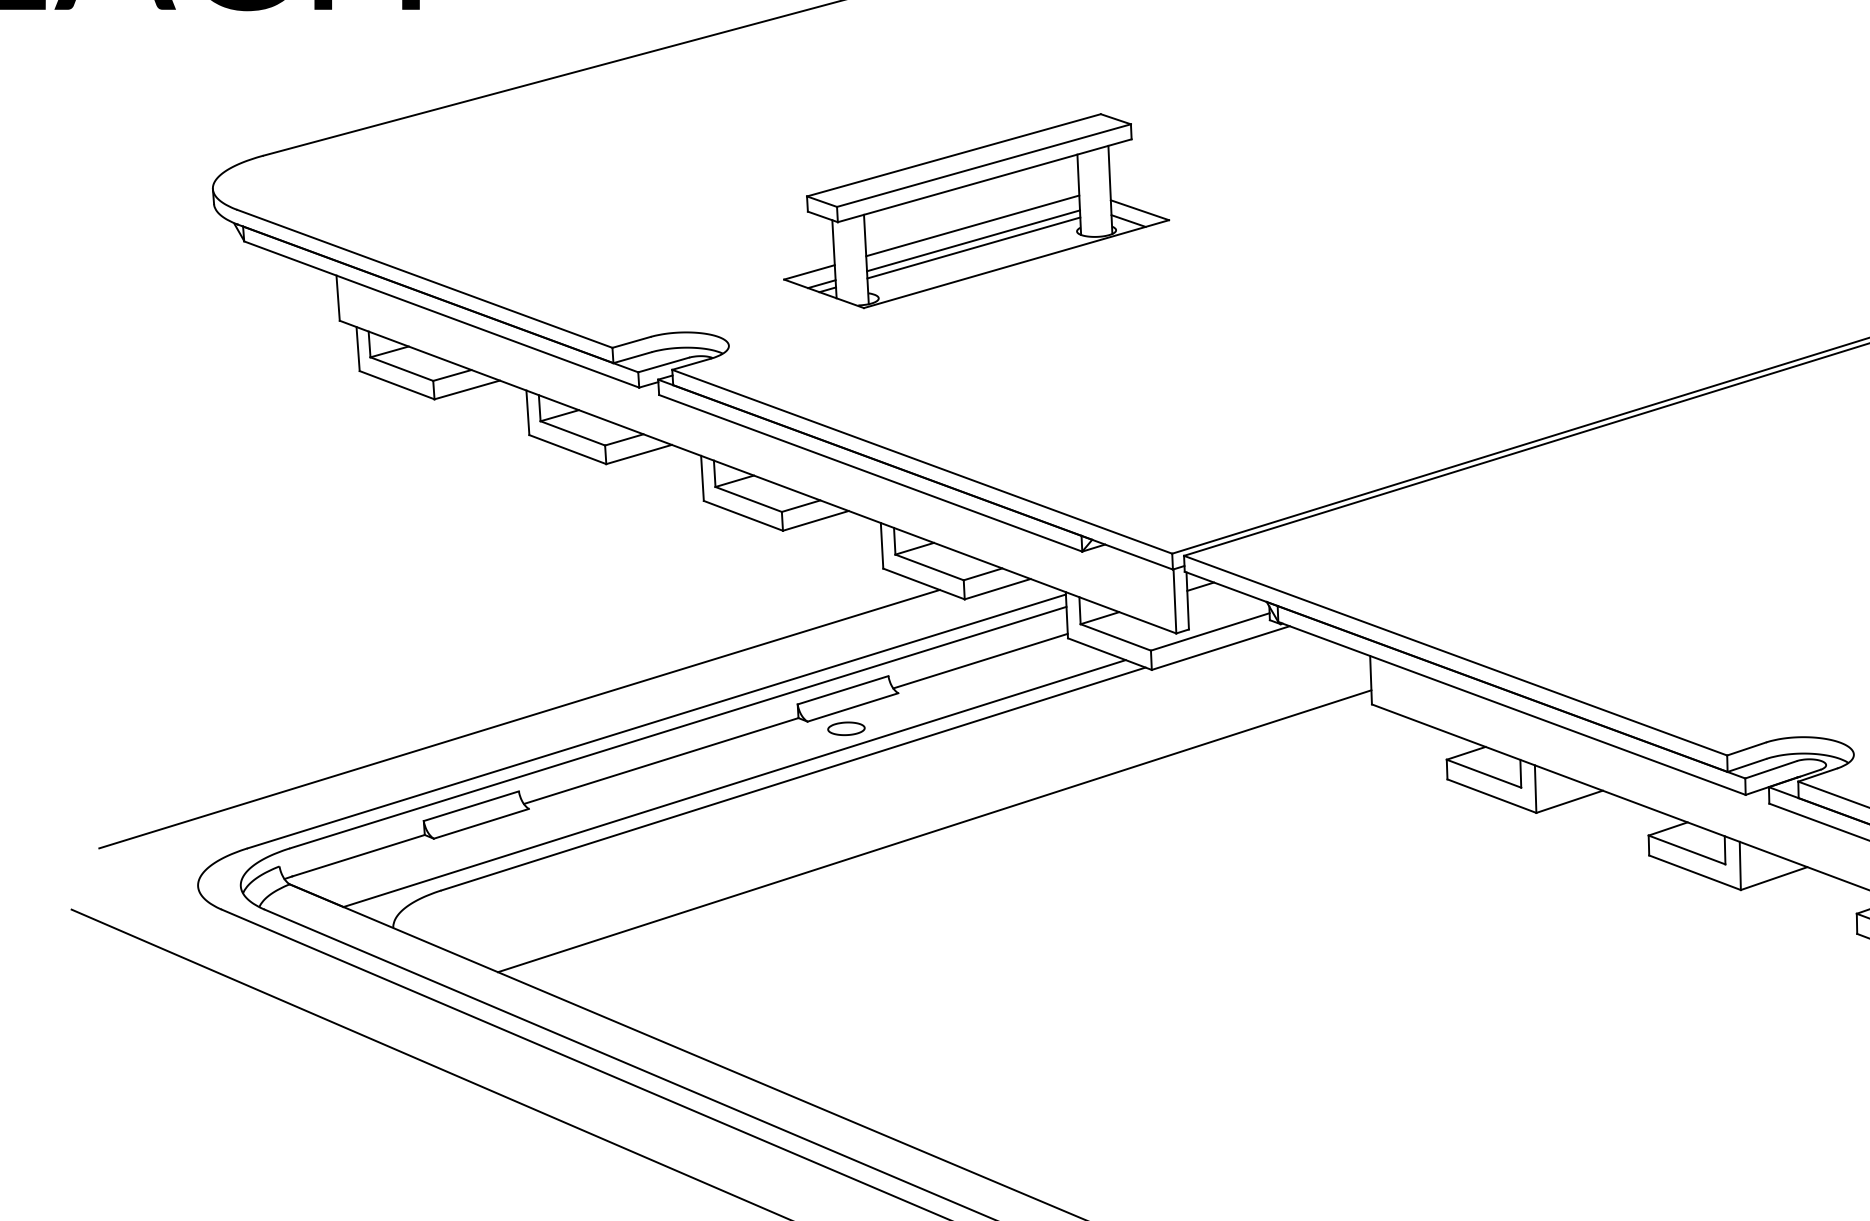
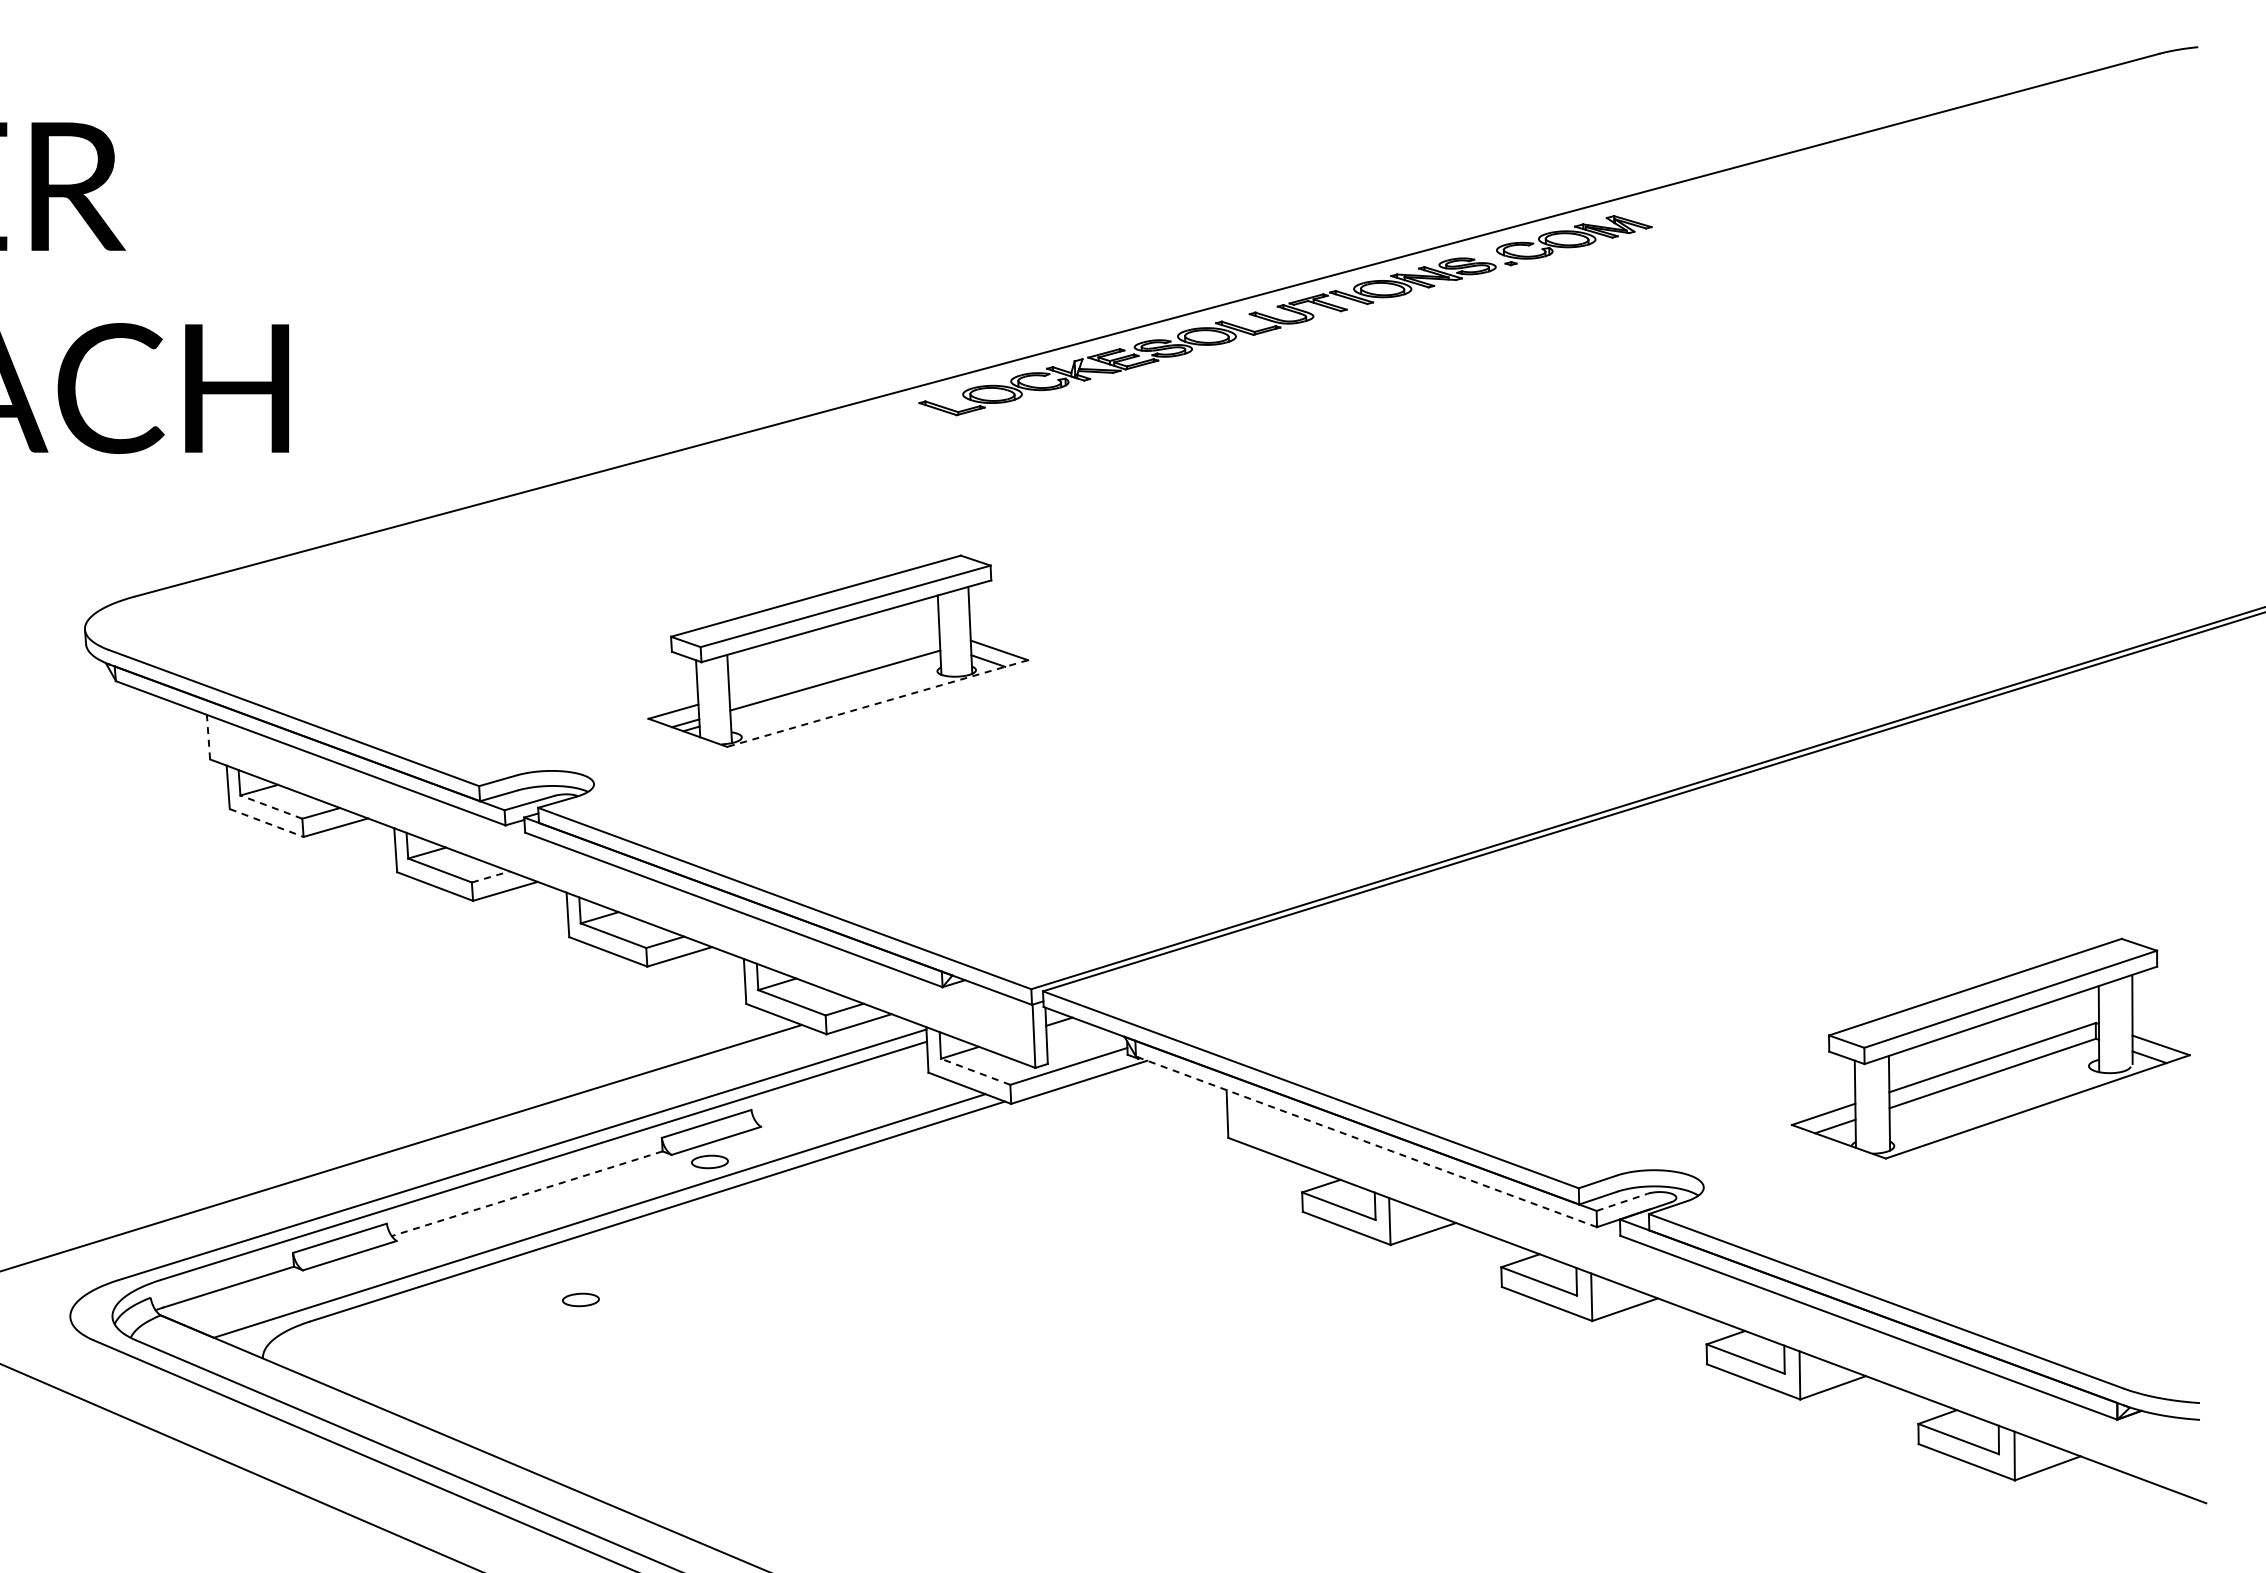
line: (972, 225) -> (834, 665), removed
line: (973, 247) -> (835, 687), removed
line: (1016, 264) -> (877, 703), solid -> dashed
line: (338, 297) -> (208, 736), solid -> dashed
line: (400, 368) -> (270, 806), solid -> dashed
line: (397, 385) -> (267, 823), solid -> dashed
line: (623, 439) -> (490, 876), solid -> dashed
line: (1115, 637) -> (975, 1071), solid -> dashed
line: (980, 661) -> (842, 1095), removed
line: (1511, 708) -> (1366, 1141), solid -> dashed
line: (661, 760) -> (527, 1193), solid -> dashed
line: (1771, 769) -> (1622, 1202), solid -> dashed
line: (934, 830) -> (796, 1262), removed
part: (715, 868) -> (580, 1299), added

